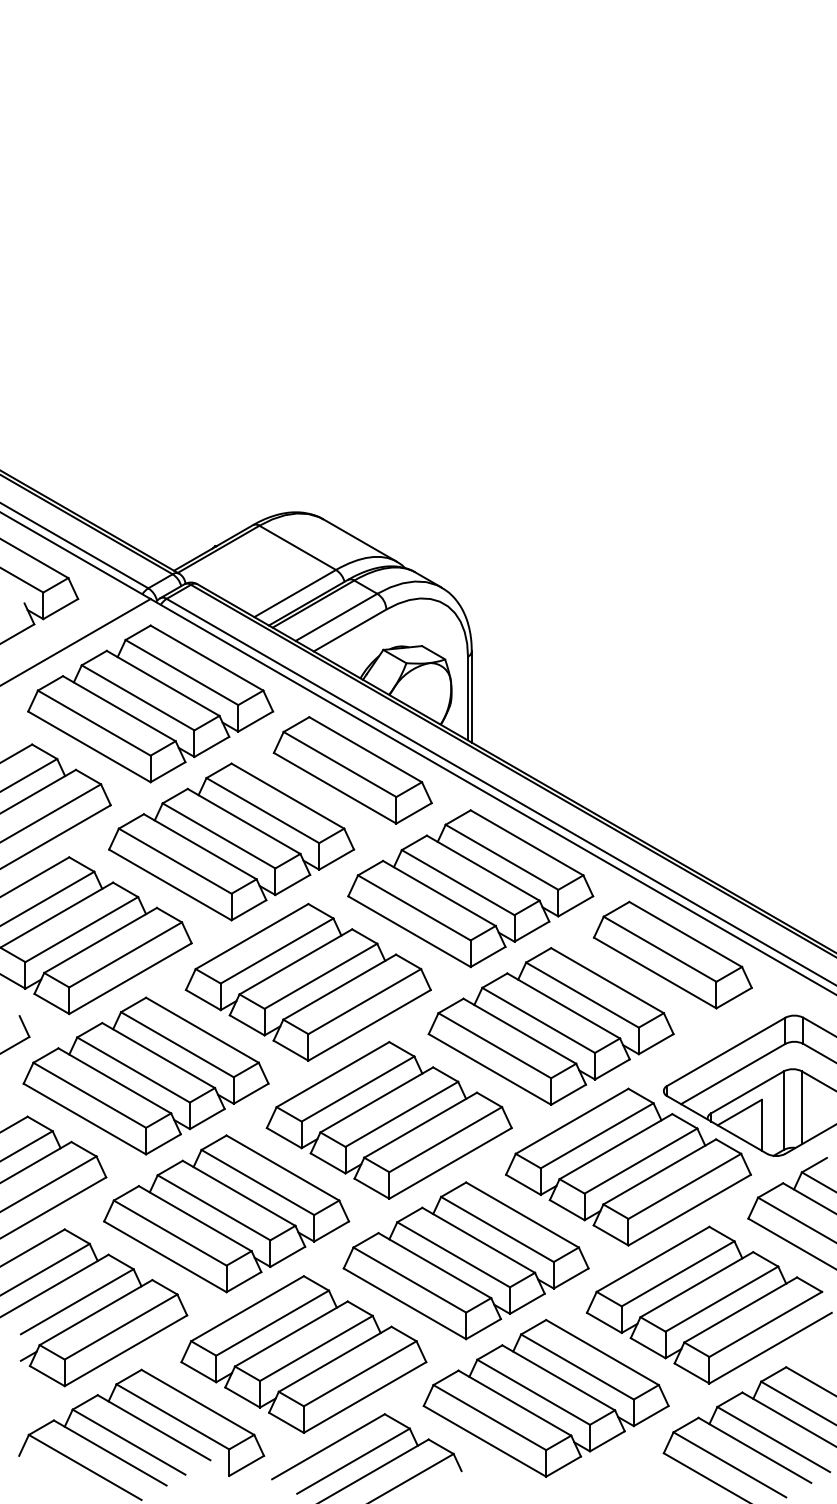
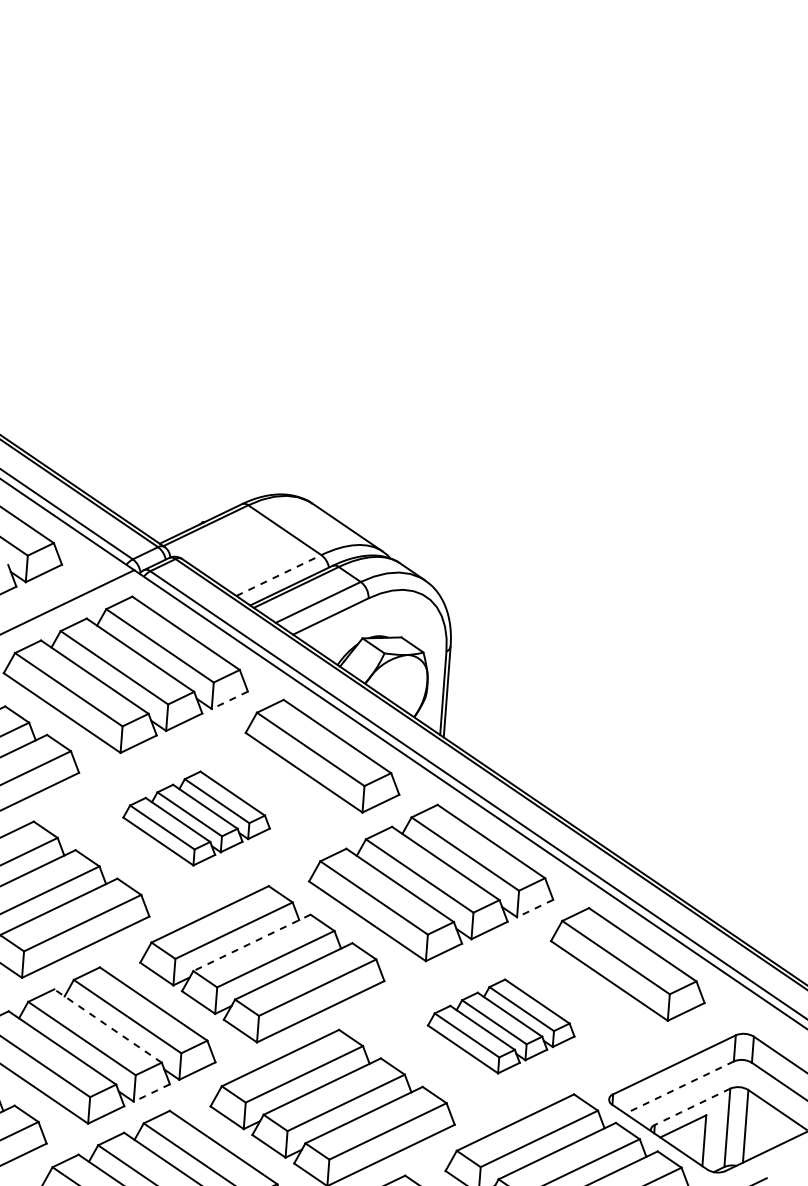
line: (295, 593) -> (279, 575), solid -> dashed
line: (255, 721) -> (229, 700), solid -> dashed
part: (231, 841) -> (196, 818), size x0.6
line: (575, 906) -> (534, 908), solid -> dashed
line: (295, 962) -> (251, 943), solid -> dashed
part: (550, 1026) -> (500, 1026), size x0.6
line: (158, 1055) -> (107, 1025), solid -> dashed
line: (732, 1074) -> (678, 1087), solid -> dashed
line: (747, 1092) -> (692, 1107), solid -> dashed
line: (206, 1119) -> (150, 1093), solid -> dashed

